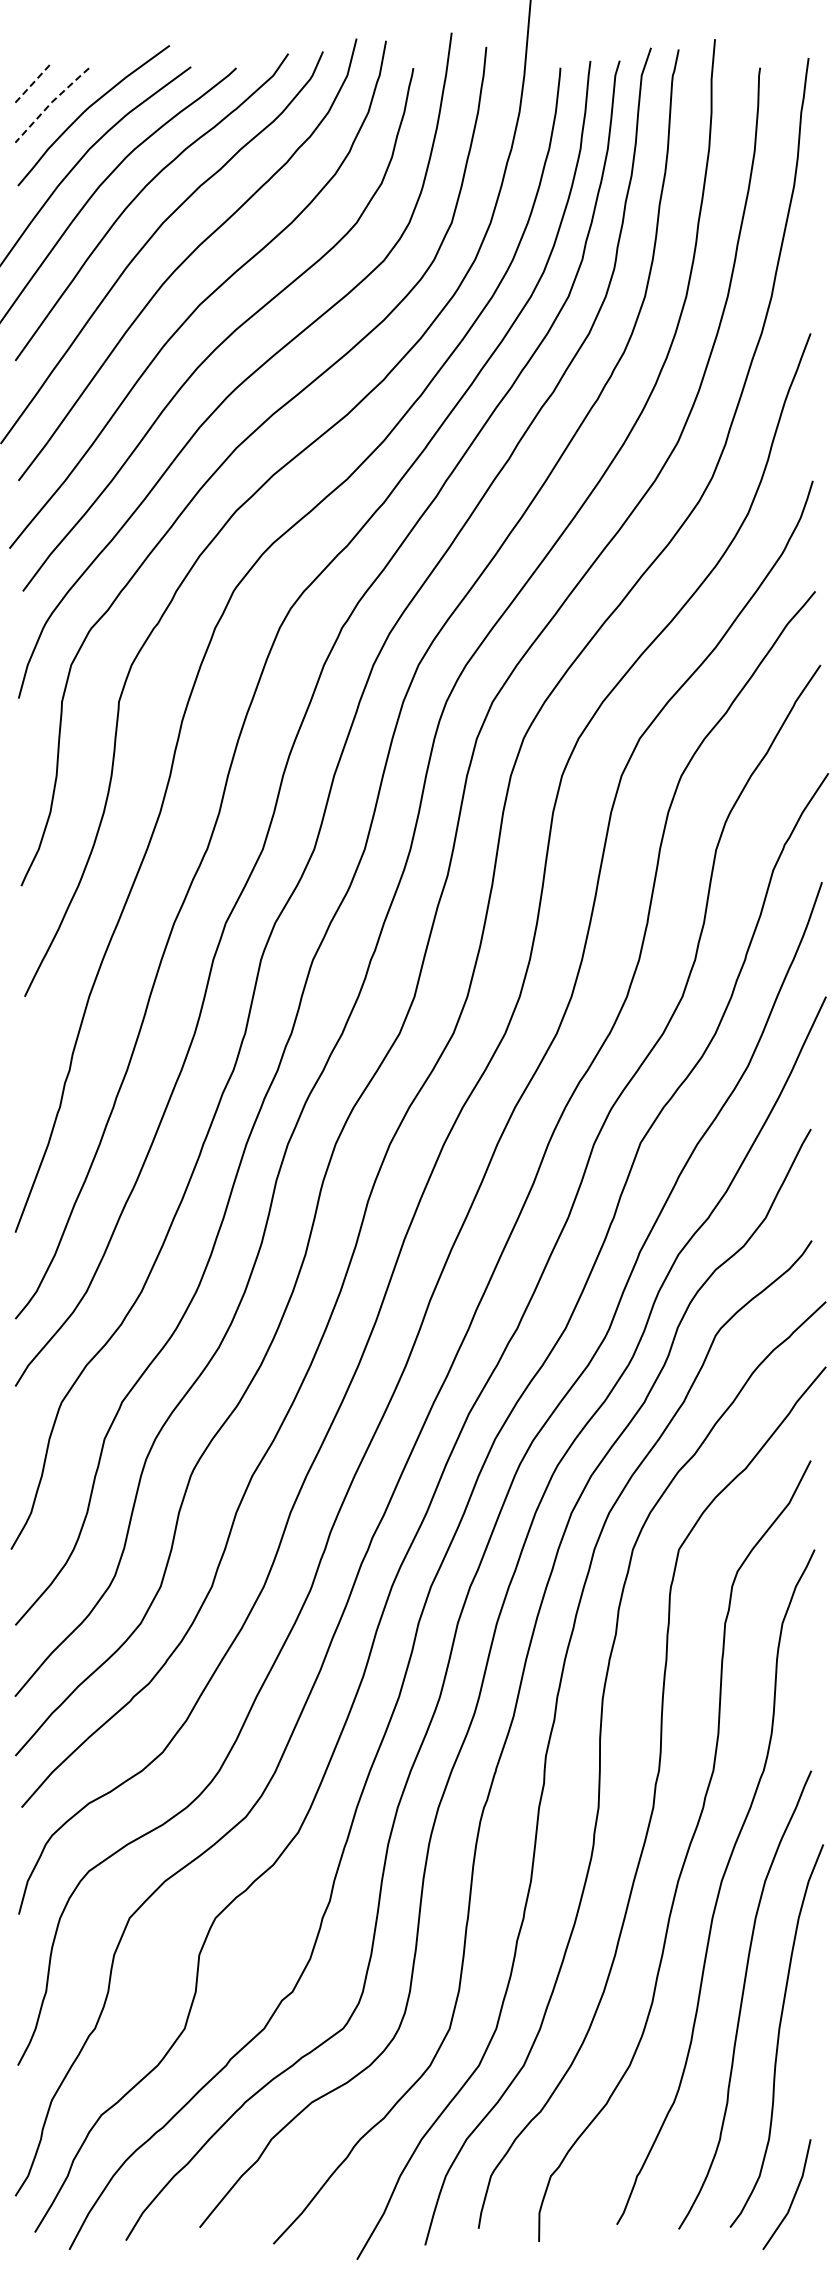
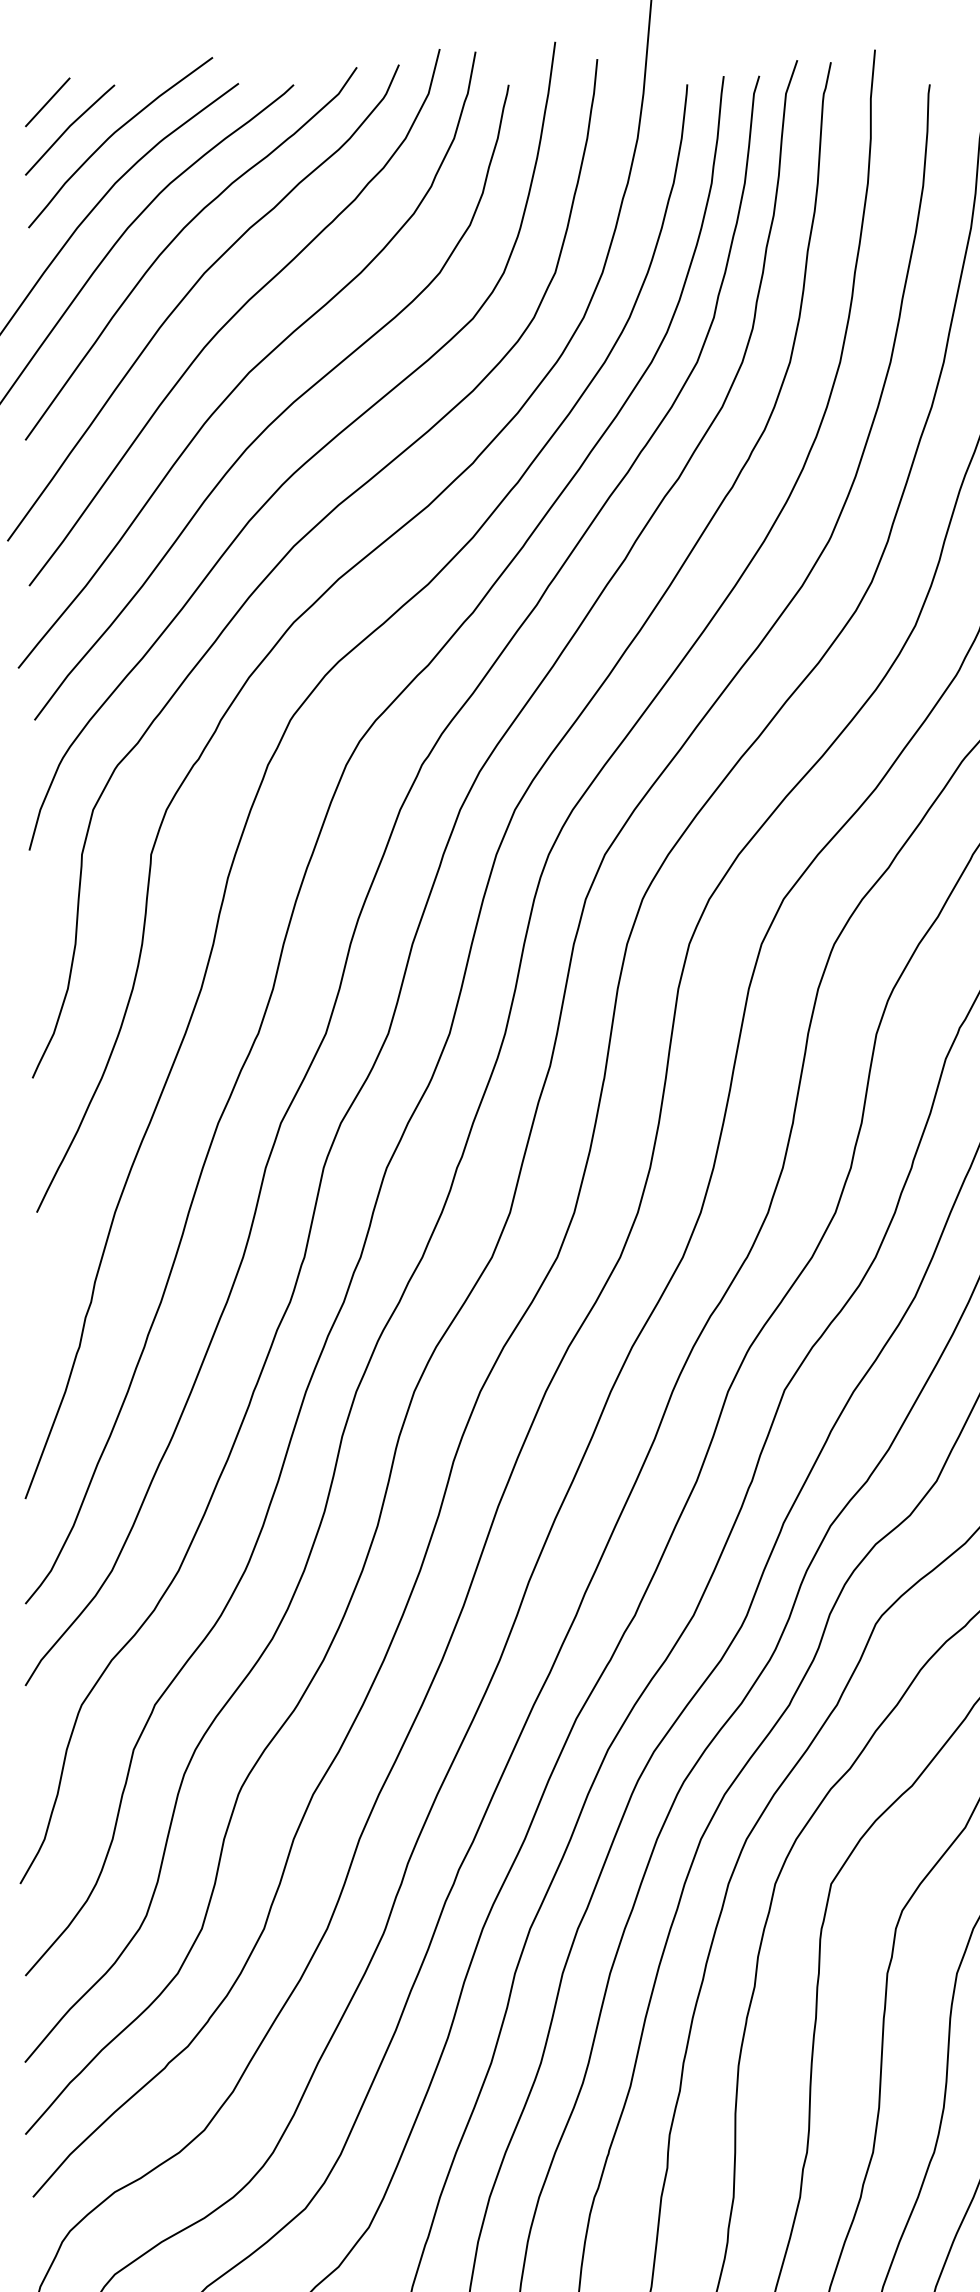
line: (34, 82) -> (48, 102), dashed -> solid
line: (51, 102) -> (69, 126), dashed -> solid

